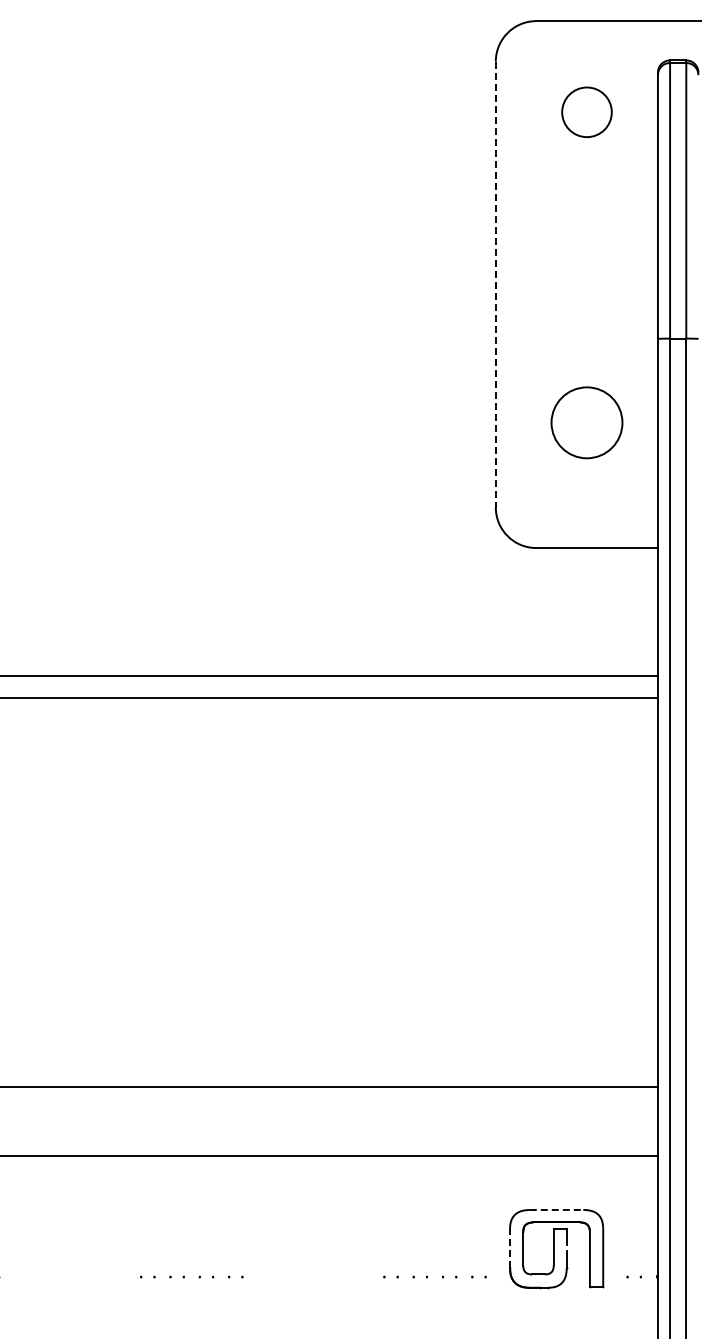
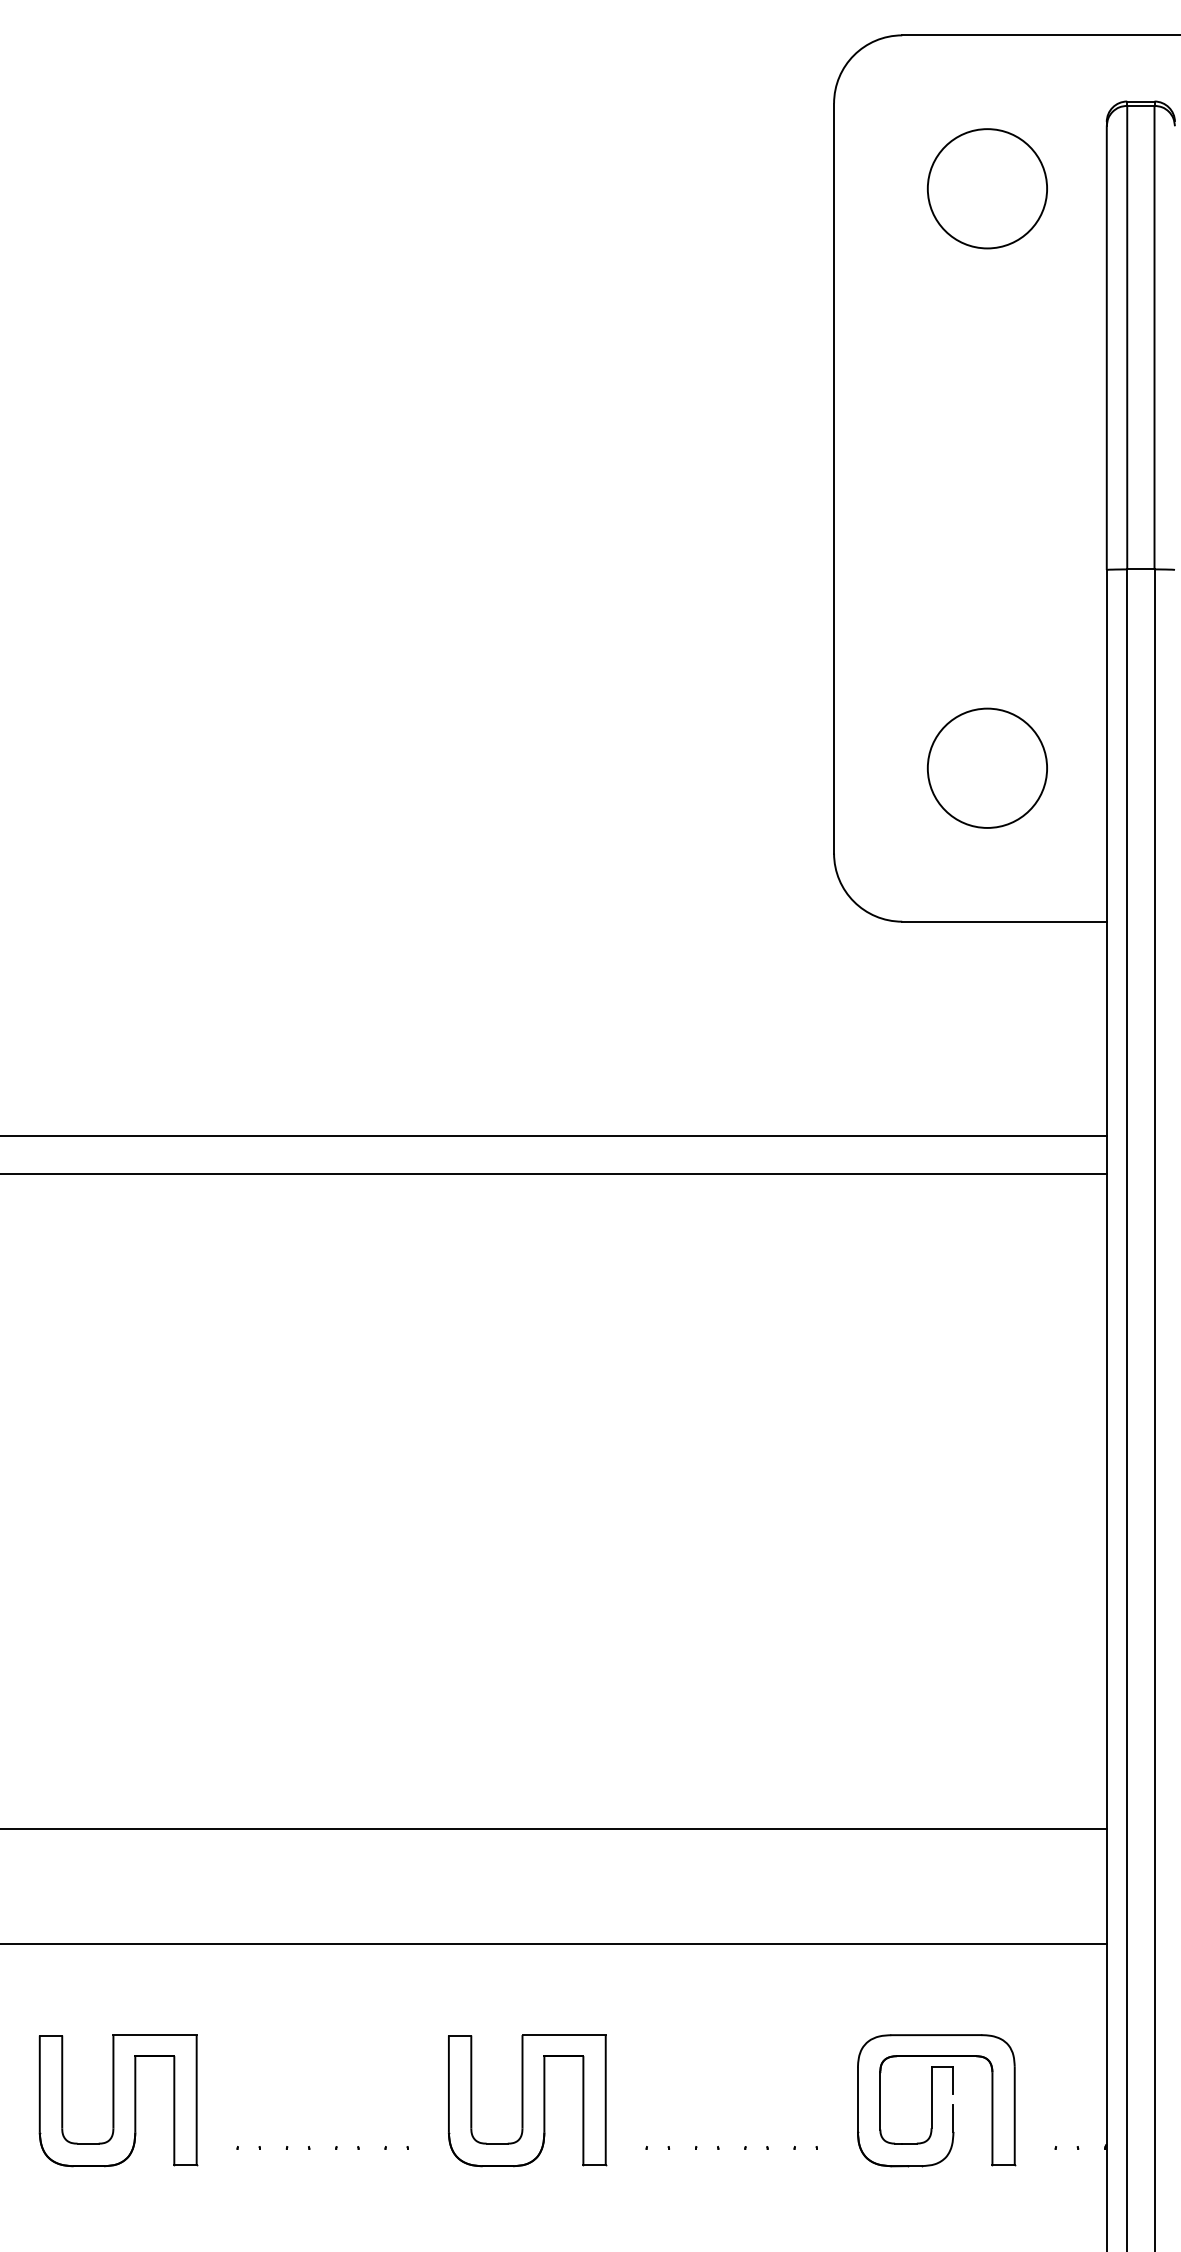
circle: (586, 111) -> (986, 187), size x1.43
line: (495, 284) -> (833, 478), dashed -> solid
circle: (586, 422) -> (986, 767), moved
line: (556, 1209) -> (936, 2034), dashed -> solid
line: (509, 1247) -> (857, 2098), dashed -> solid
part: (70, 1248) -> (118, 2099), added
part: (313, 1248) -> (527, 2099), added

